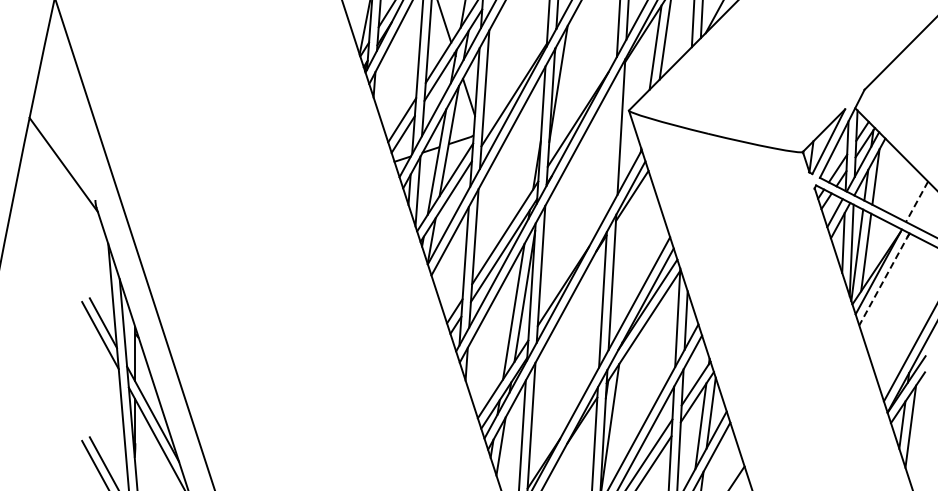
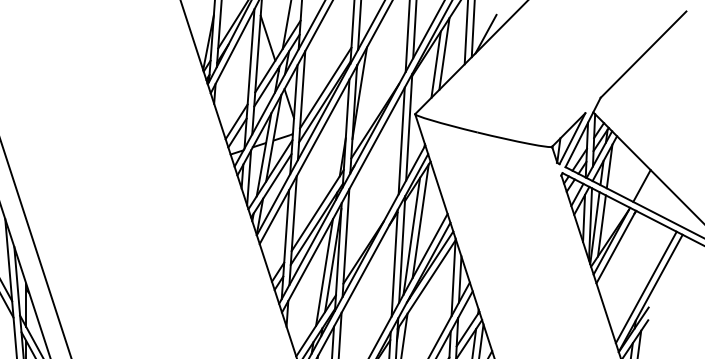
line: (515, 77) -> (325, 88), added
line: (611, 144) -> (401, 140), added
line: (916, 202) -> (641, 186), dashed -> solid
line: (635, 246) -> (420, 221), added
line: (624, 265) -> (411, 236), added
line: (884, 279) -> (616, 247), dashed -> solid

